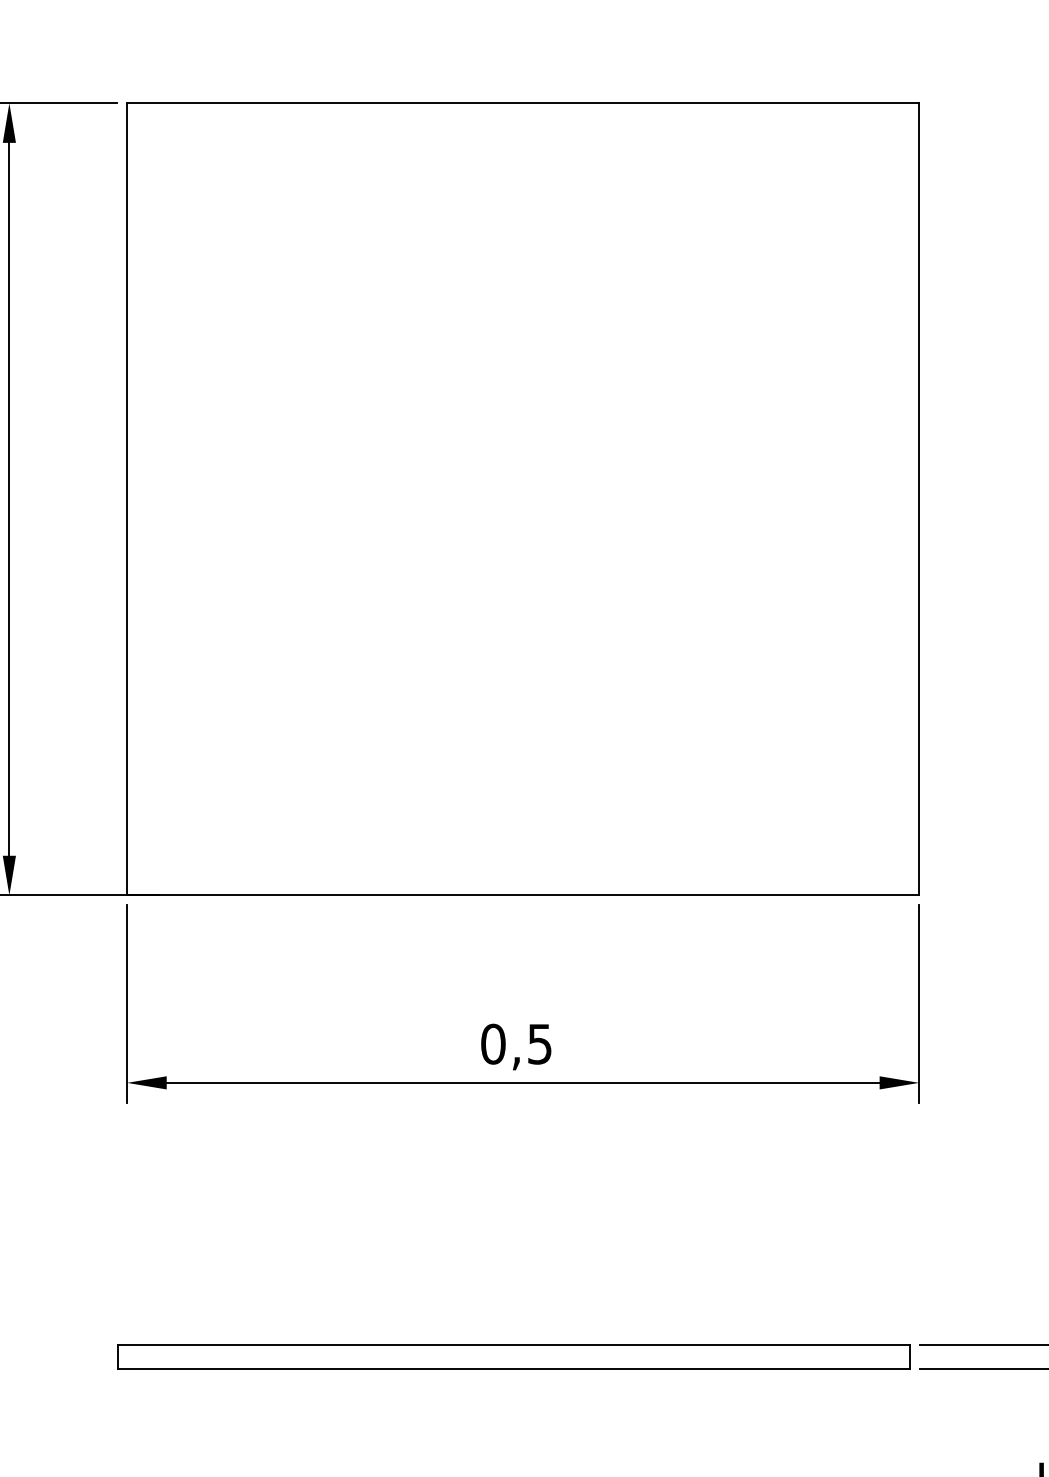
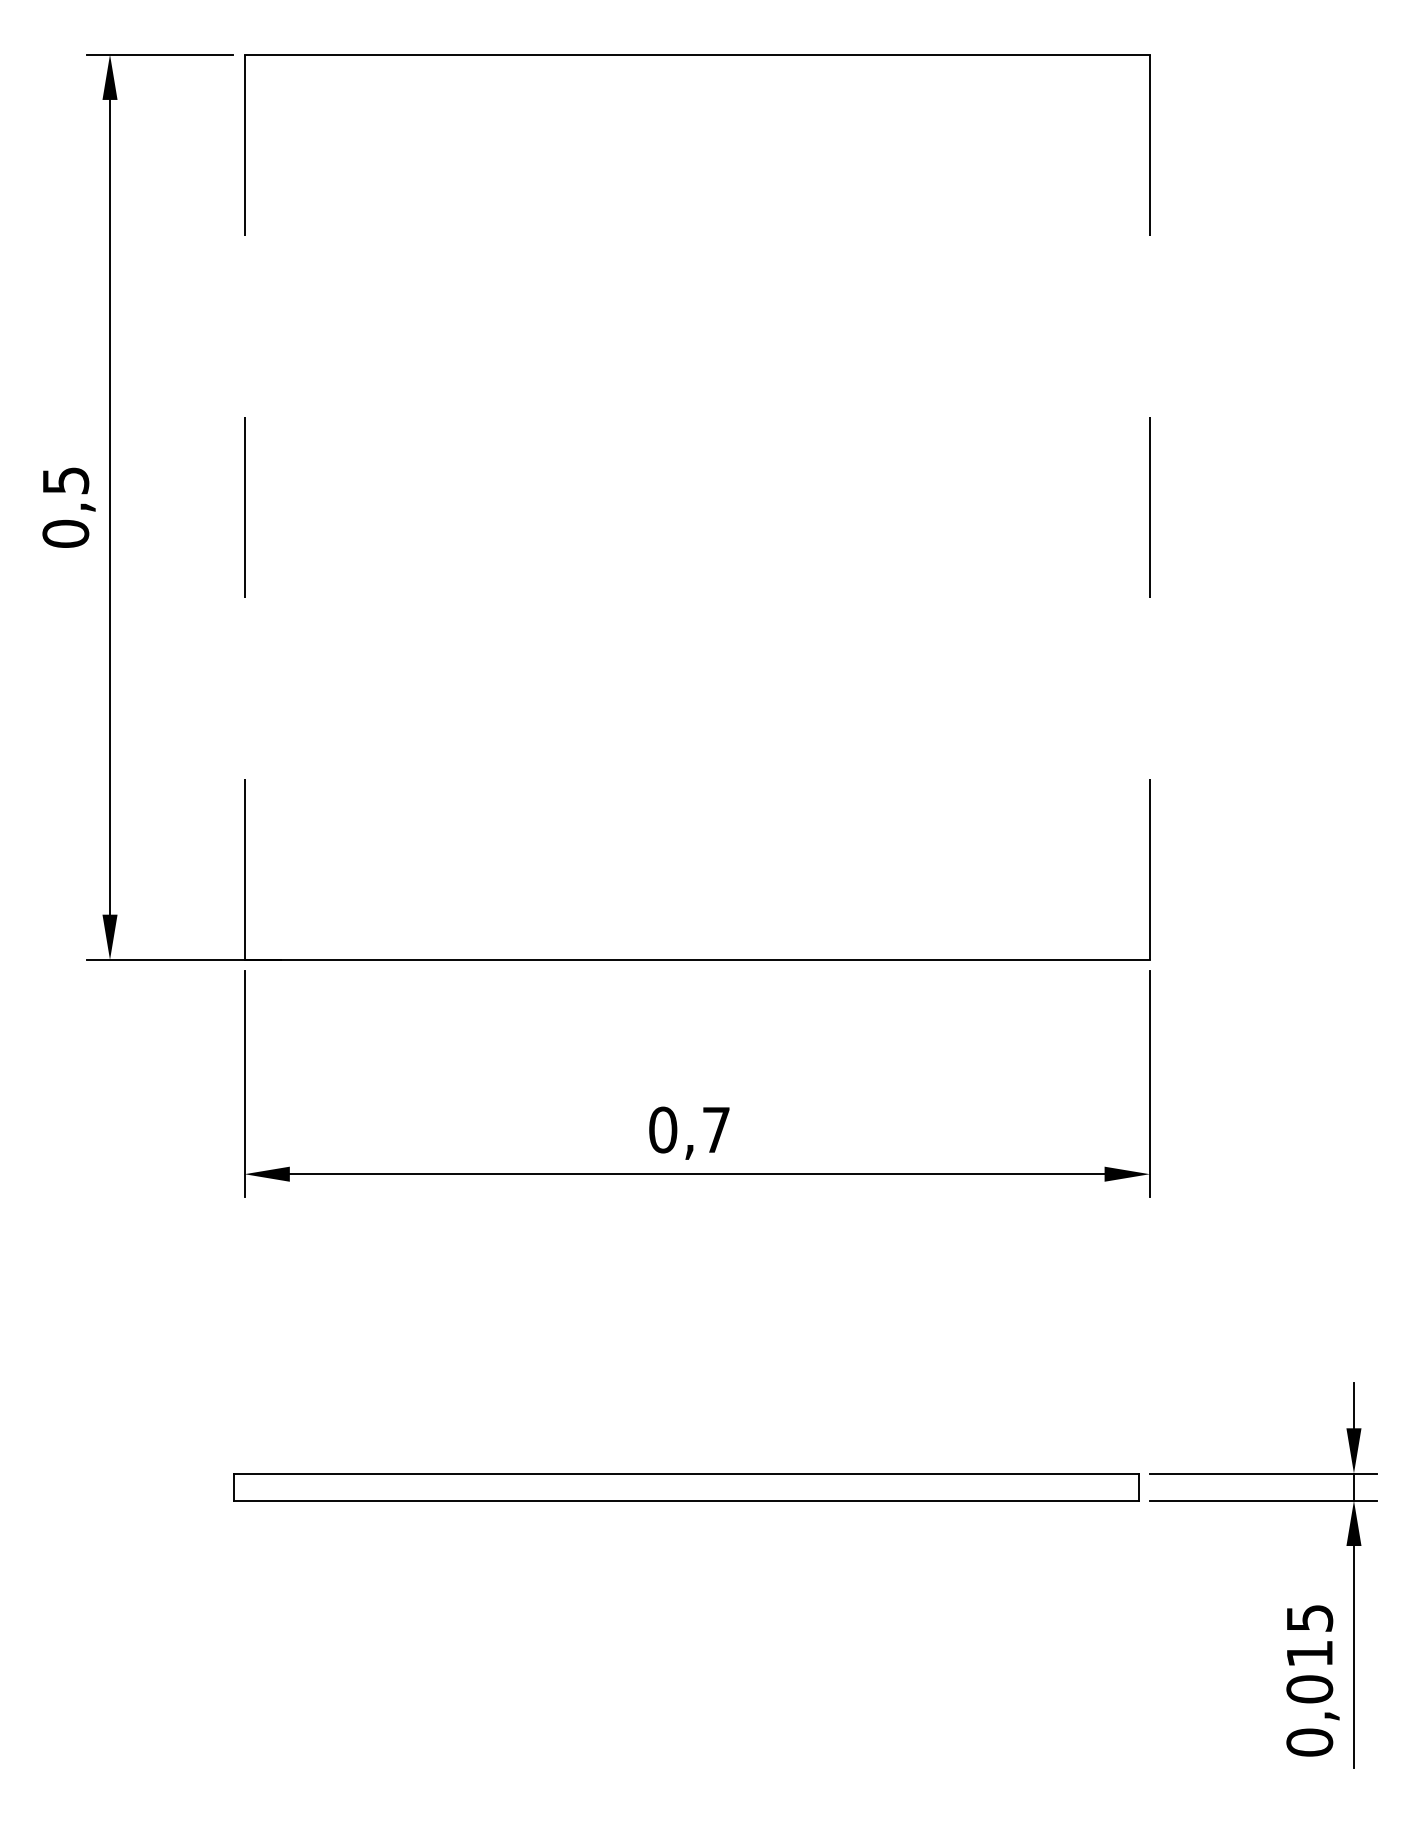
line: (127, 499) -> (244, 507), solid -> dashed
line: (918, 499) -> (1149, 507), solid -> dashed
text: (540, 1044) -> (716, 1130), 0,5 -> 0,7

